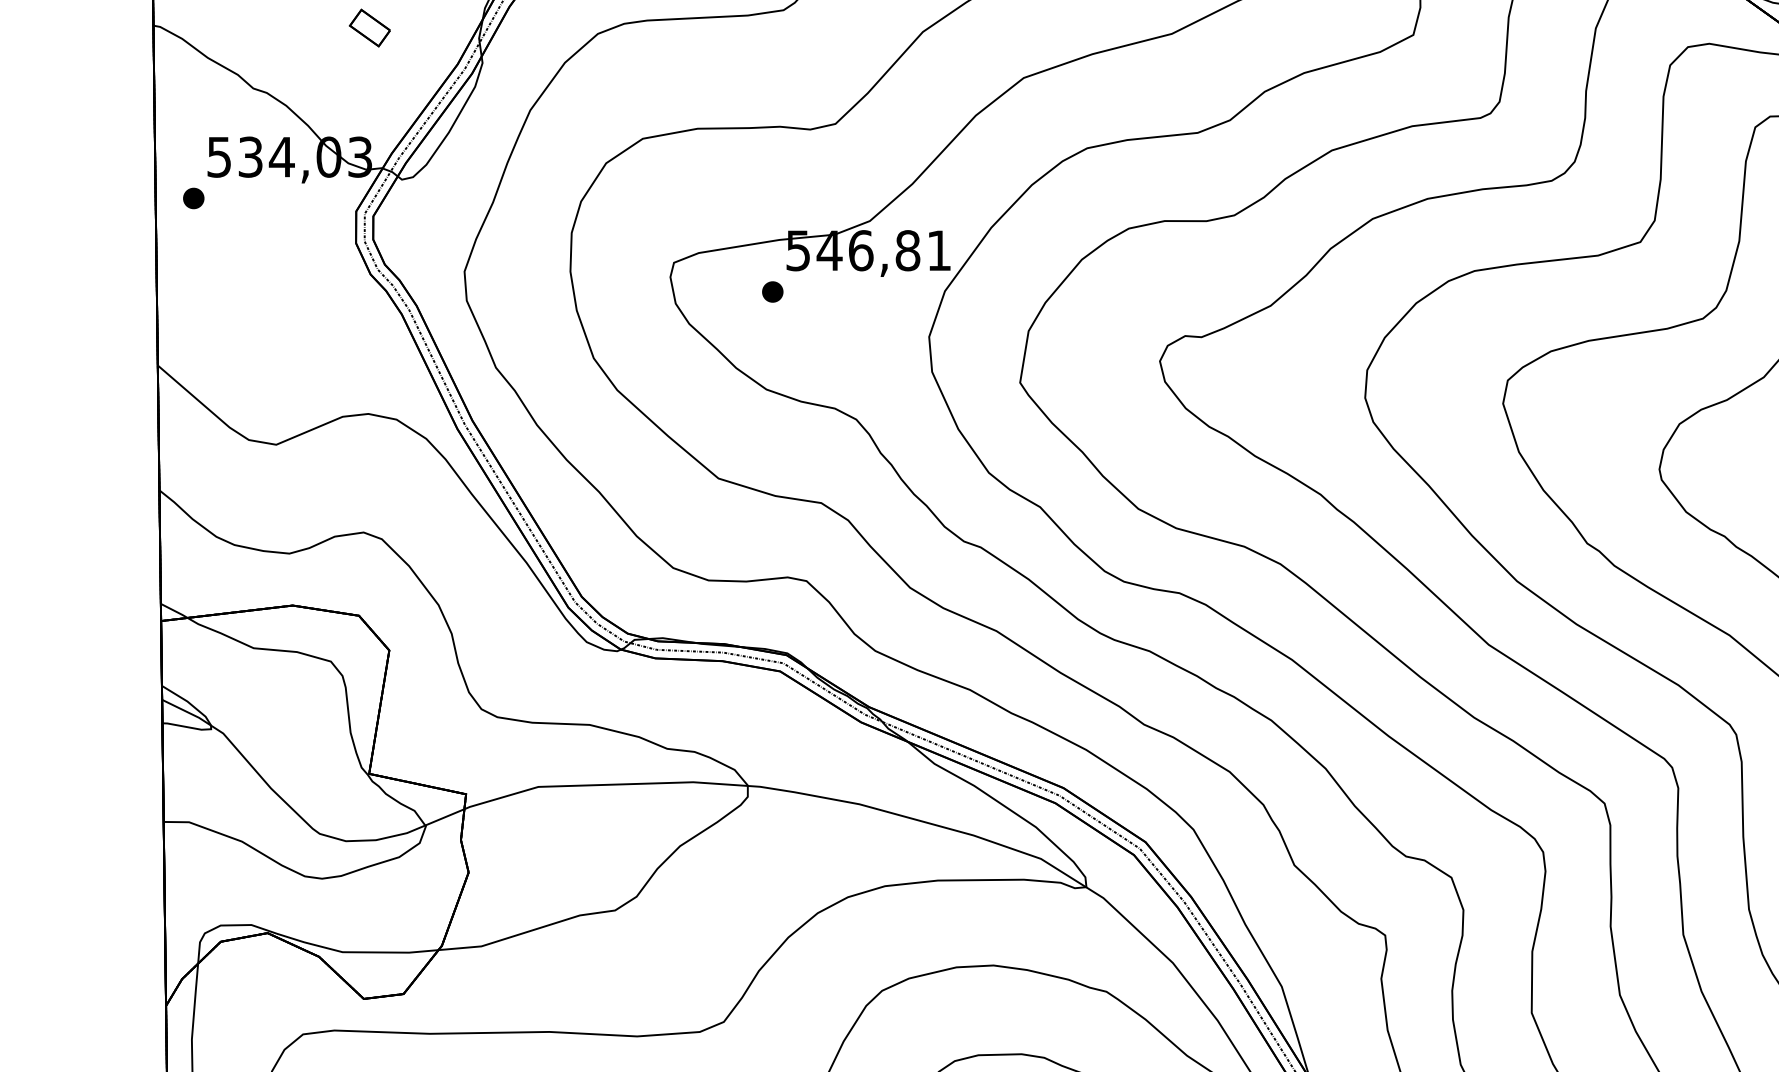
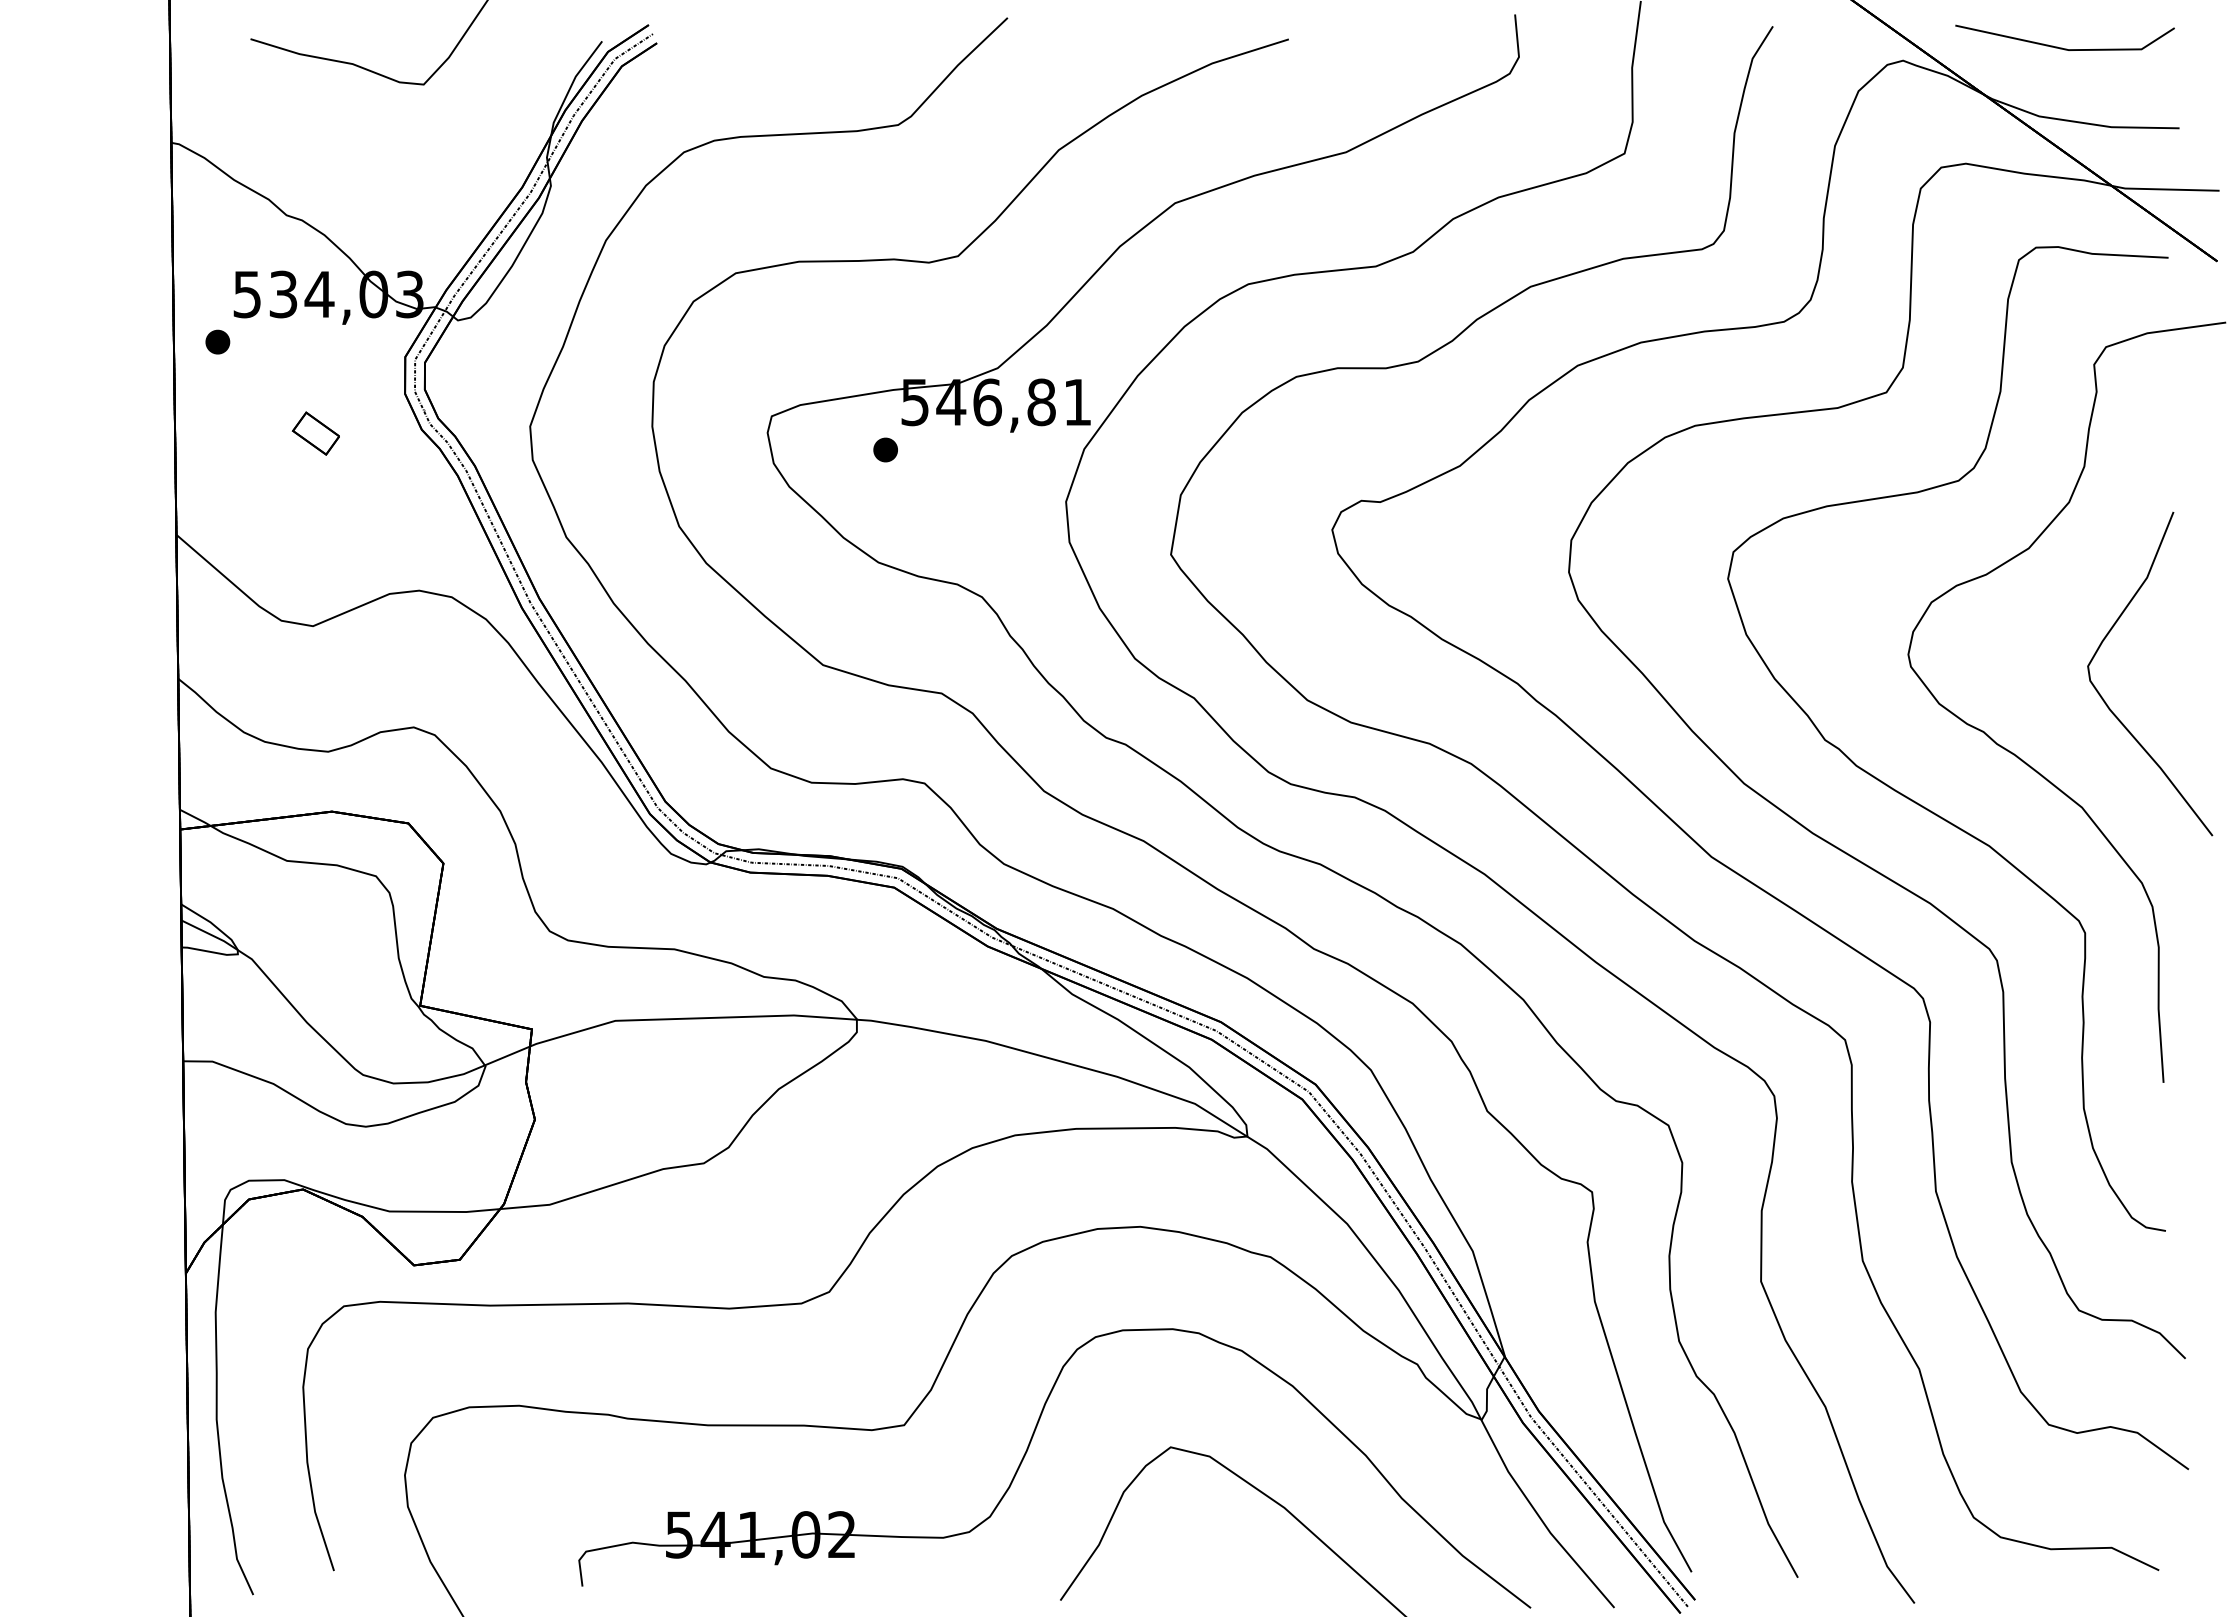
part: (369, 27) -> (315, 433), moved

